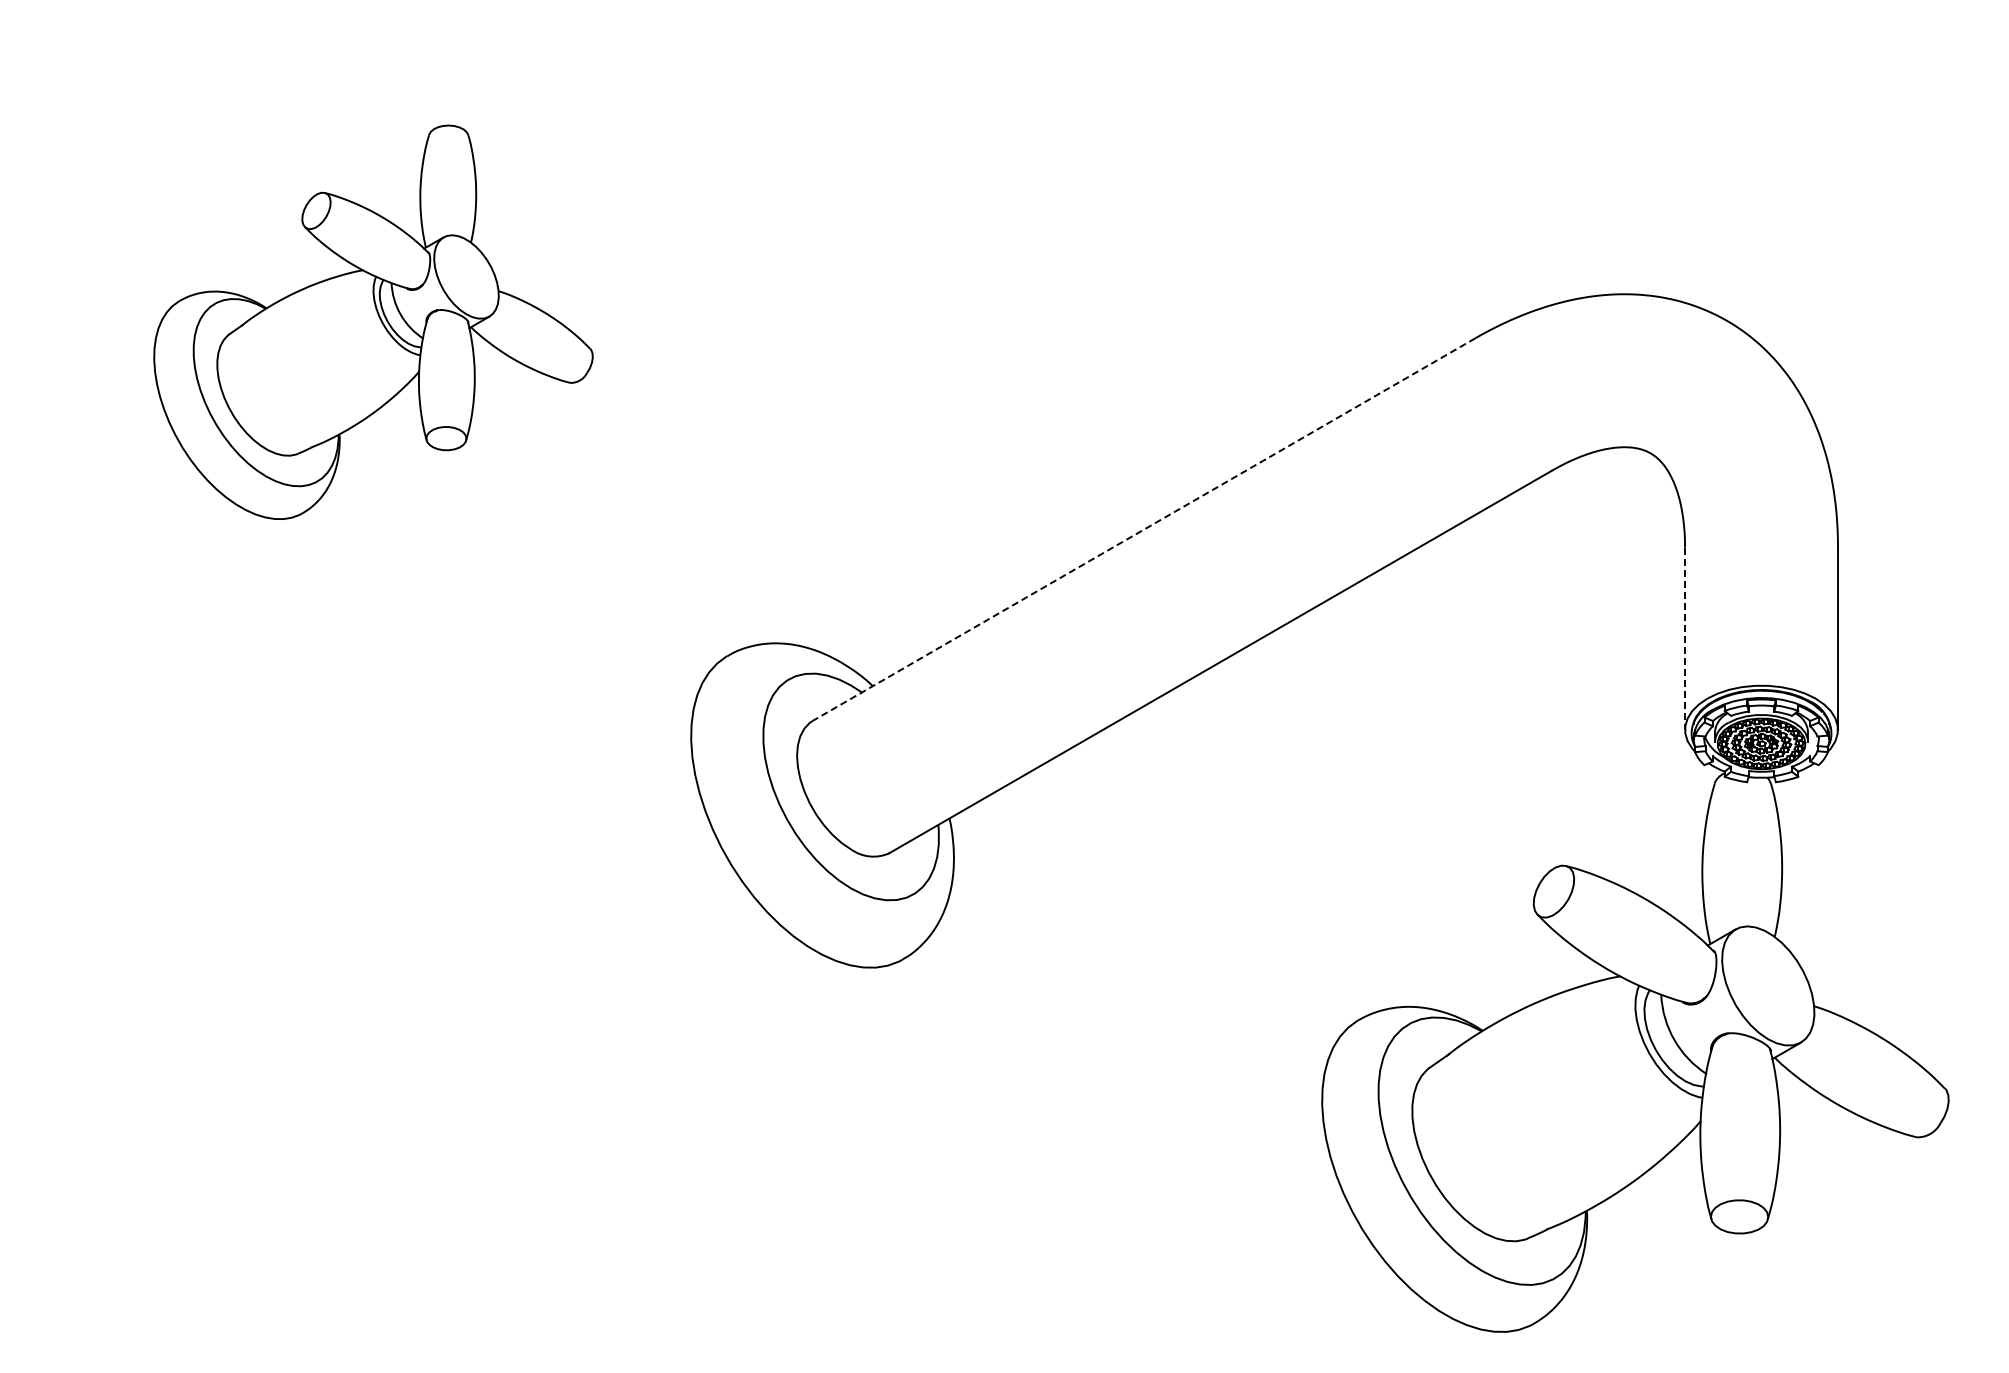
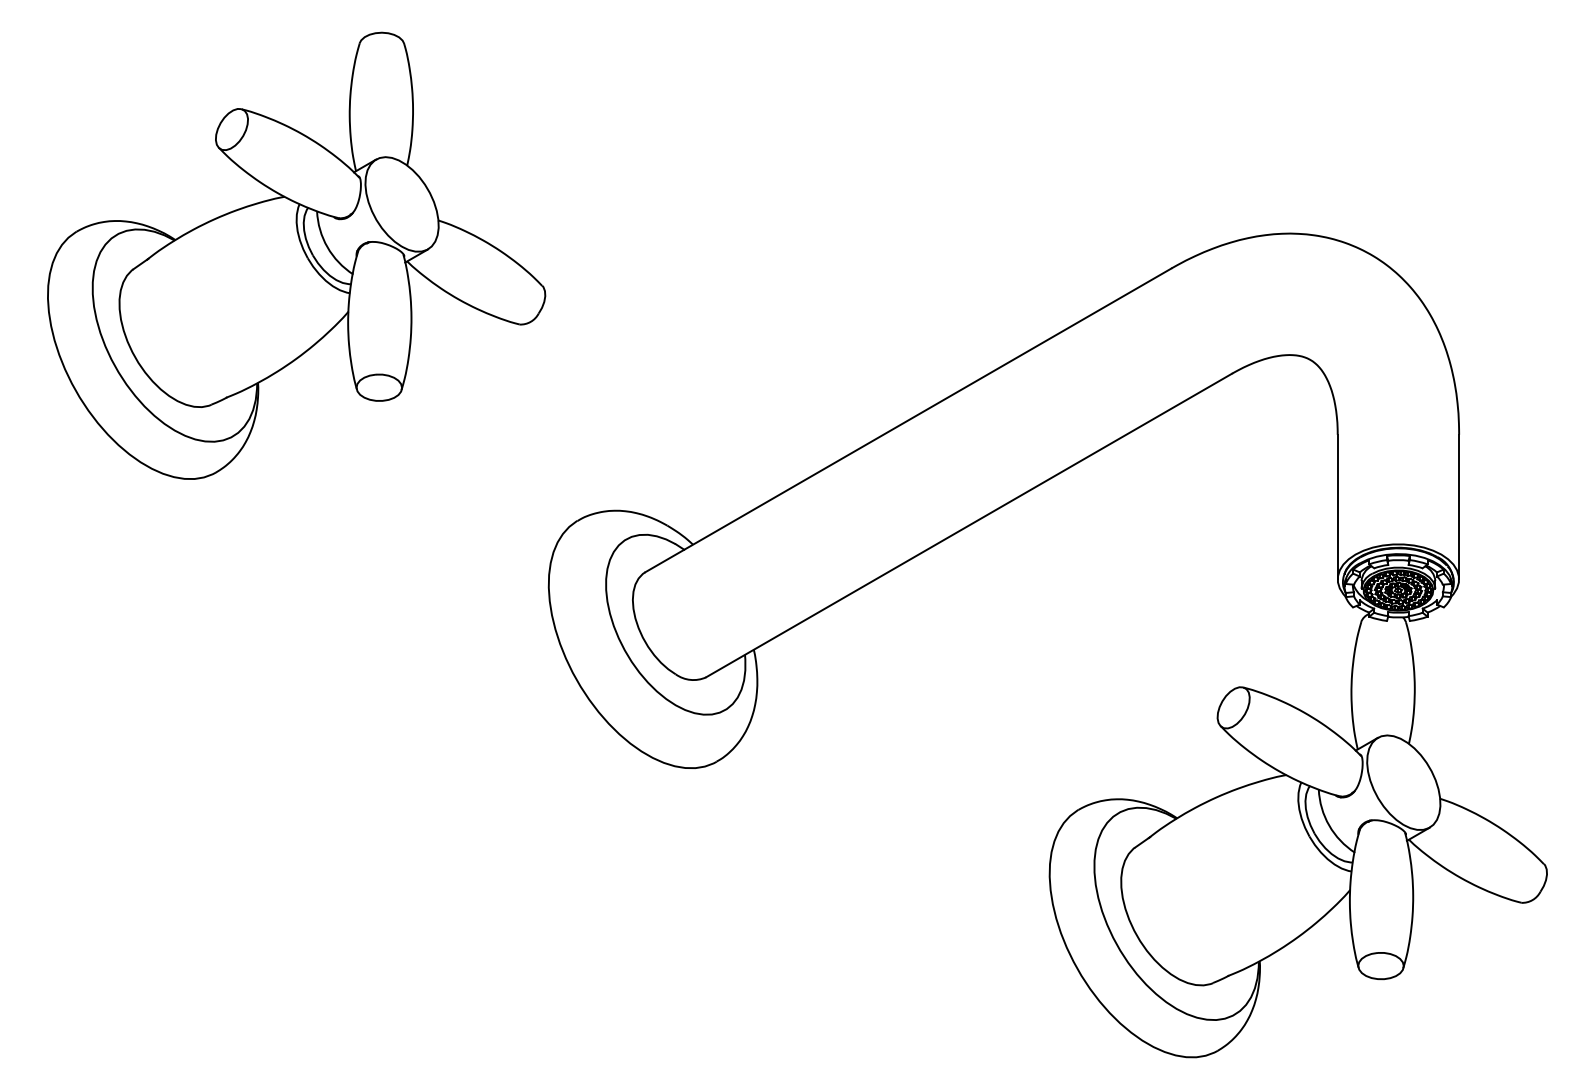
part: (373, 322) -> (296, 256), size x1.43
line: (1143, 529) -> (907, 420), dashed -> solid
line: (1685, 639) -> (1338, 507), dashed -> solid

